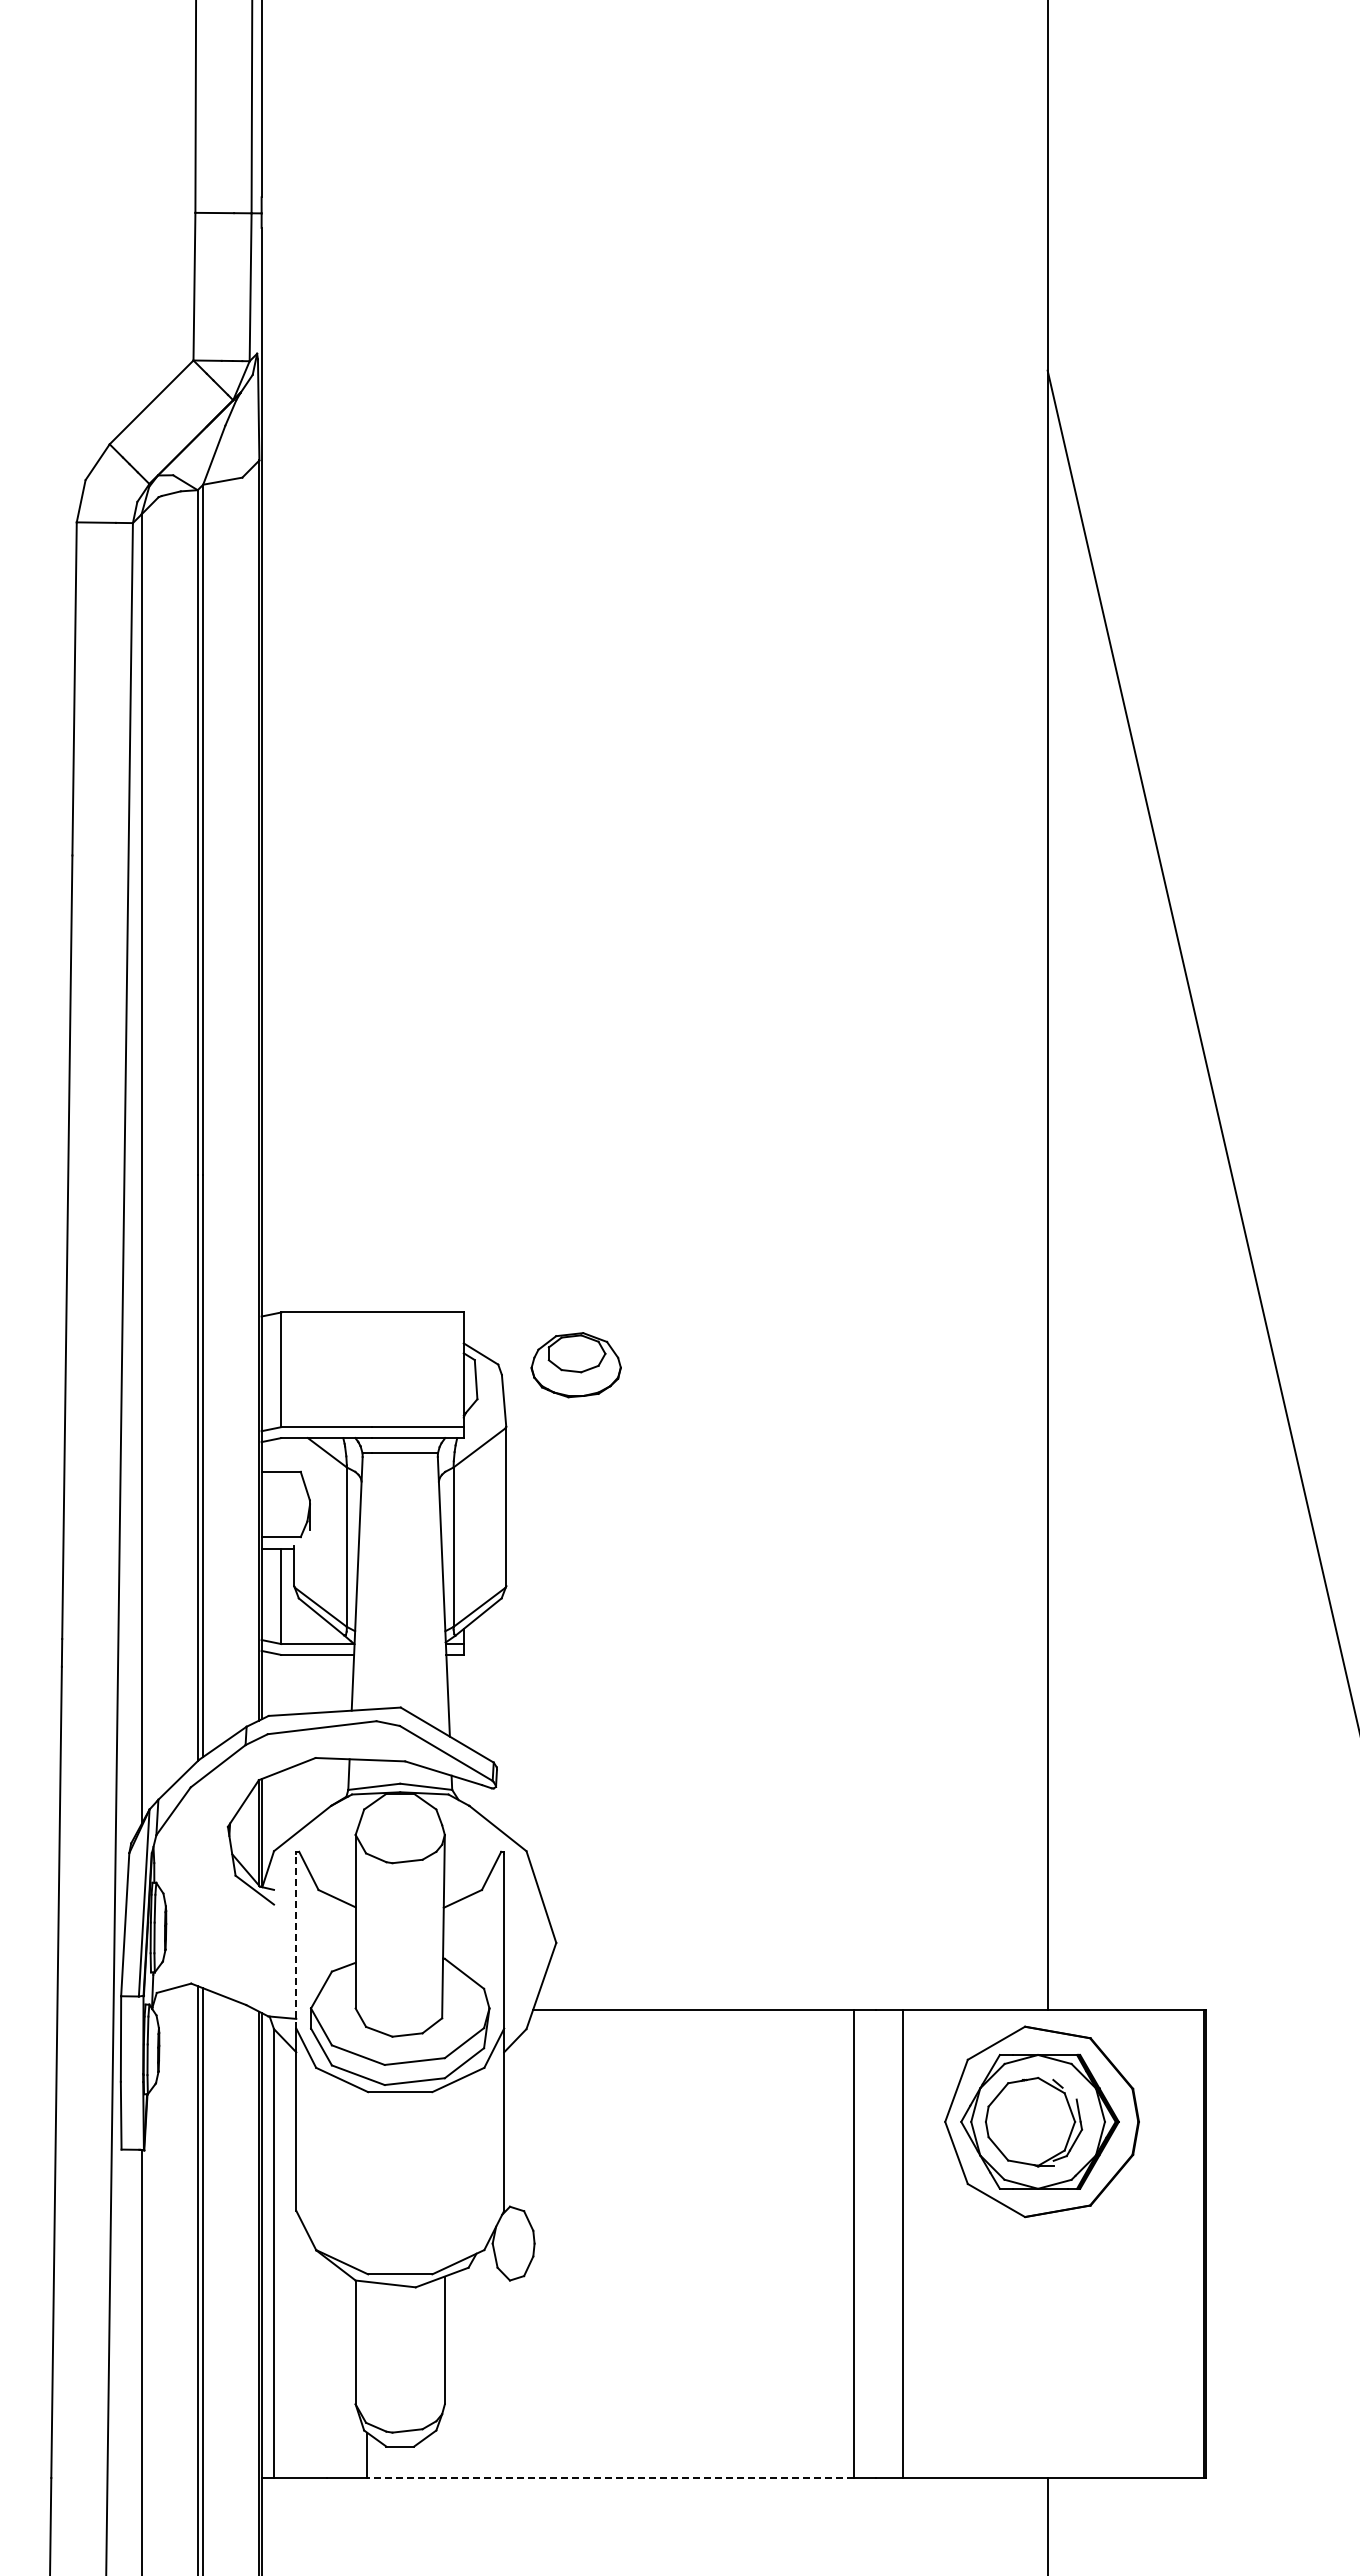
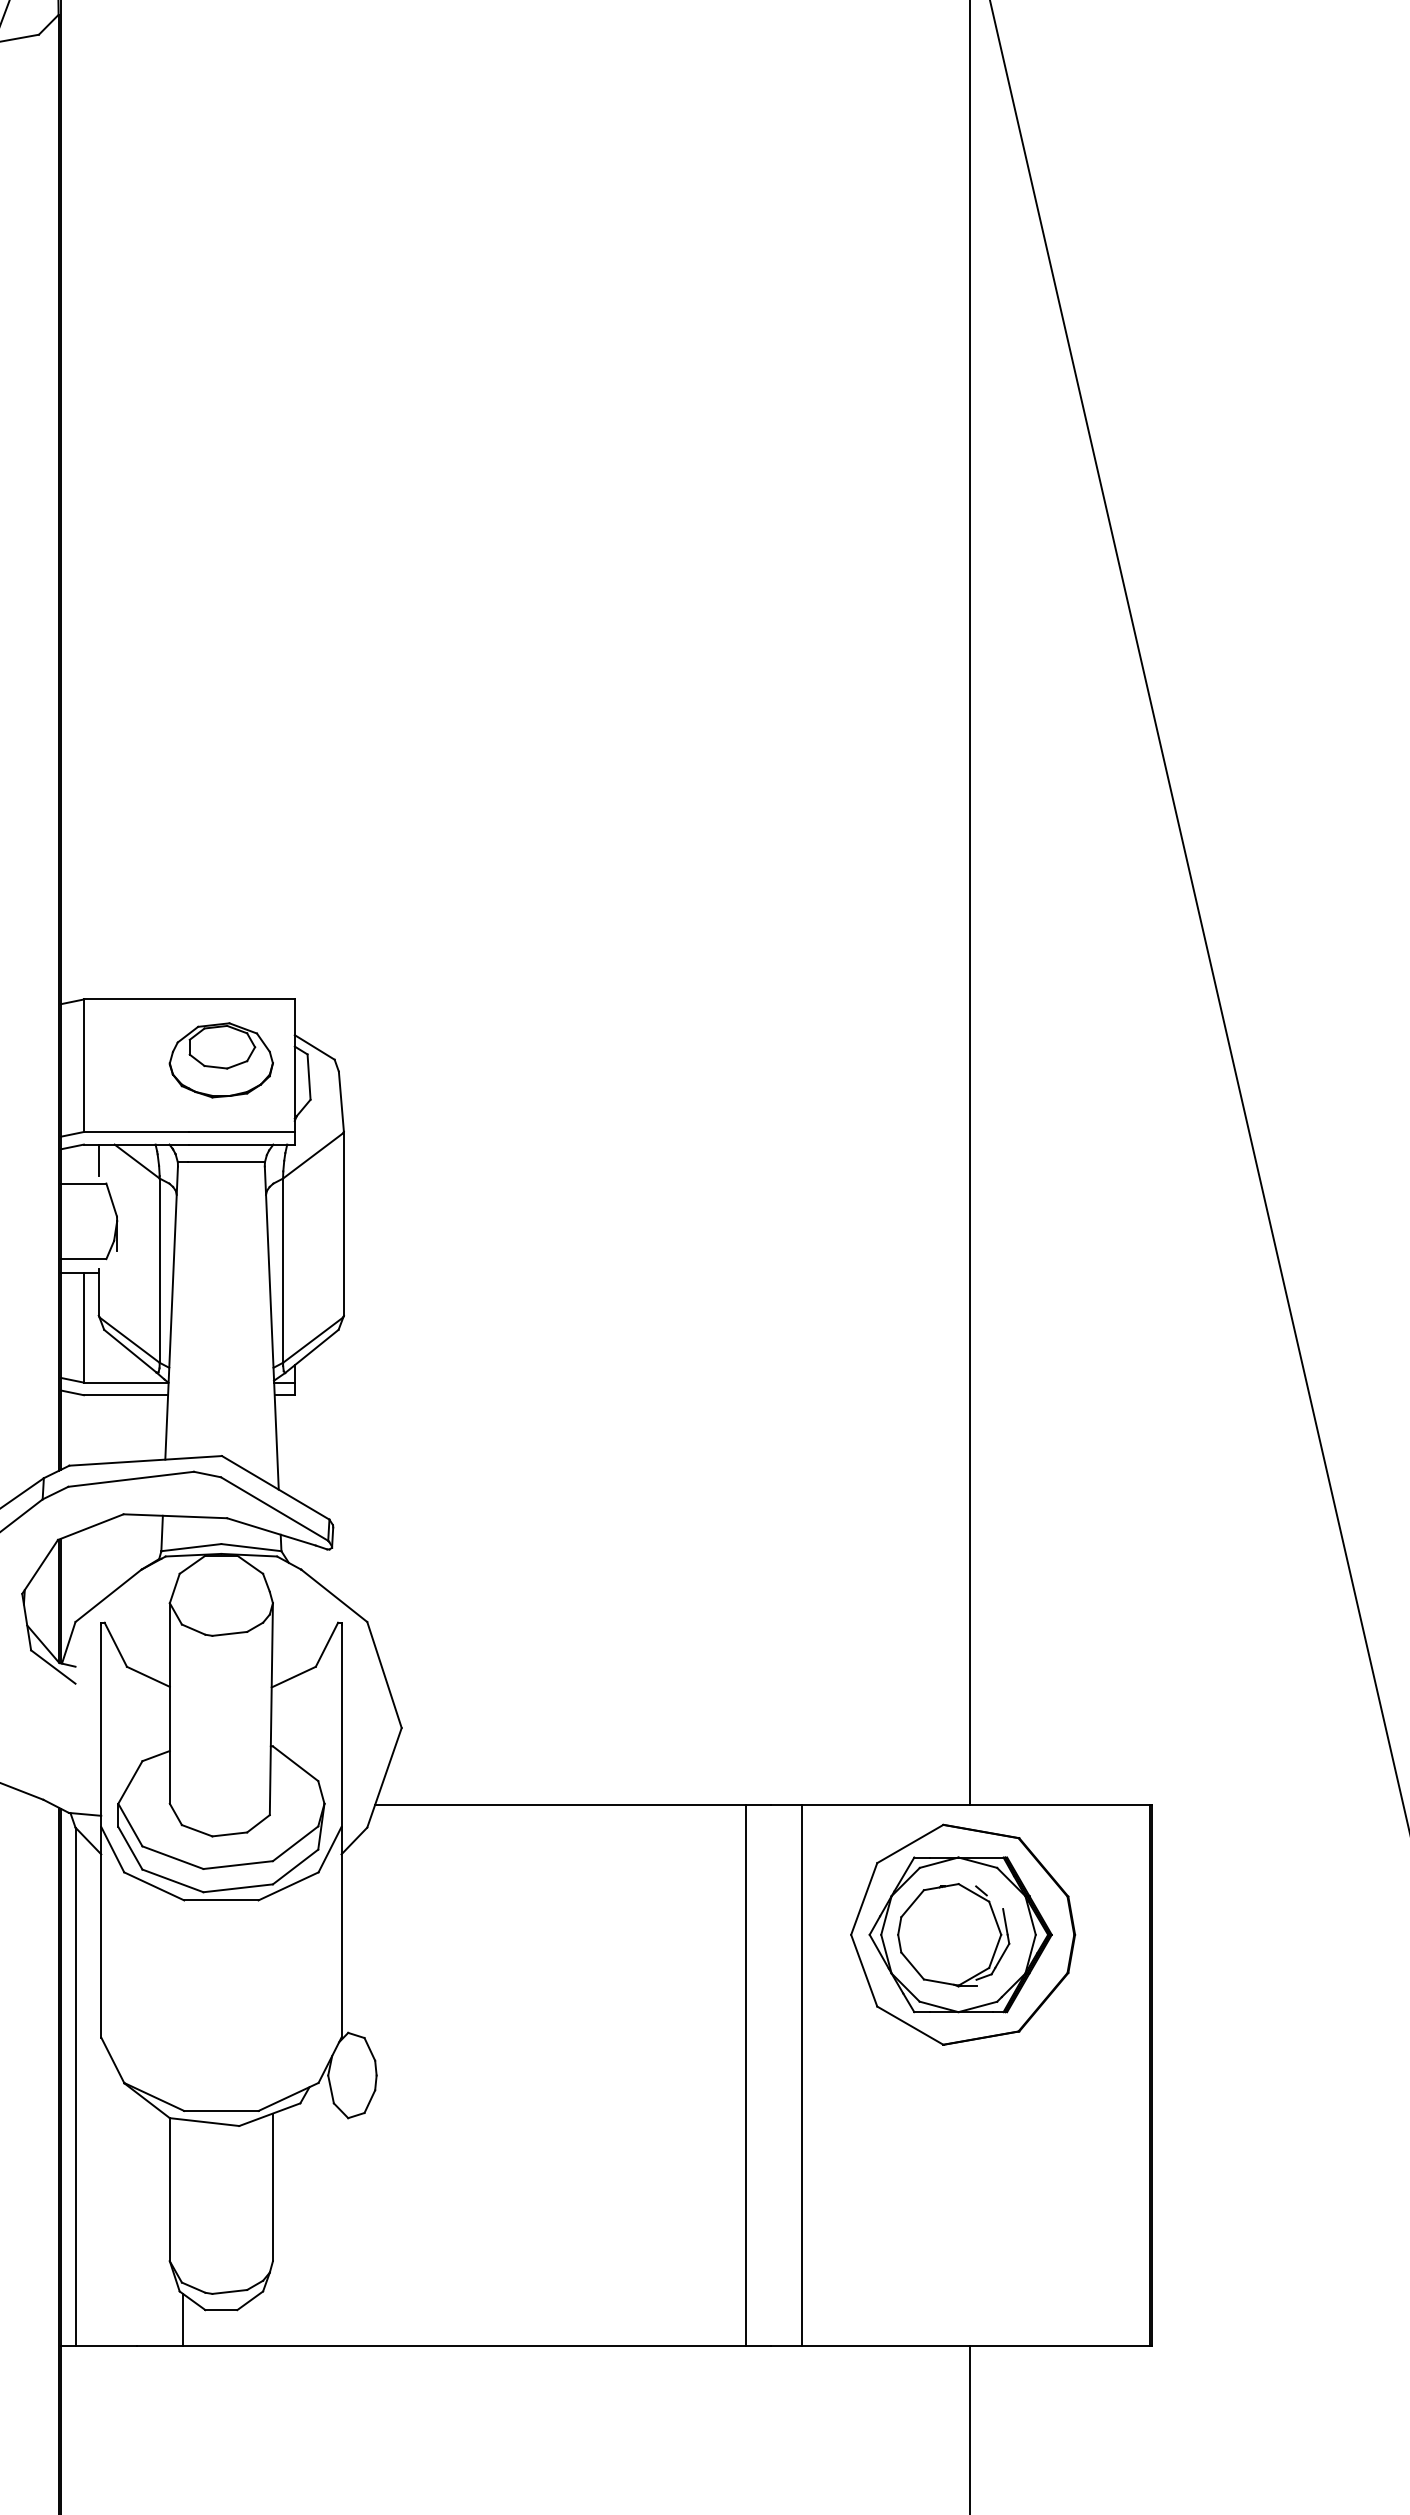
part: (575, 1365) -> (220, 1060), moved
line: (294, 1451) -> (99, 1160), added
line: (296, 1940) -> (101, 1725), dashed -> solid
line: (610, 2477) -> (464, 2345), dashed -> solid

